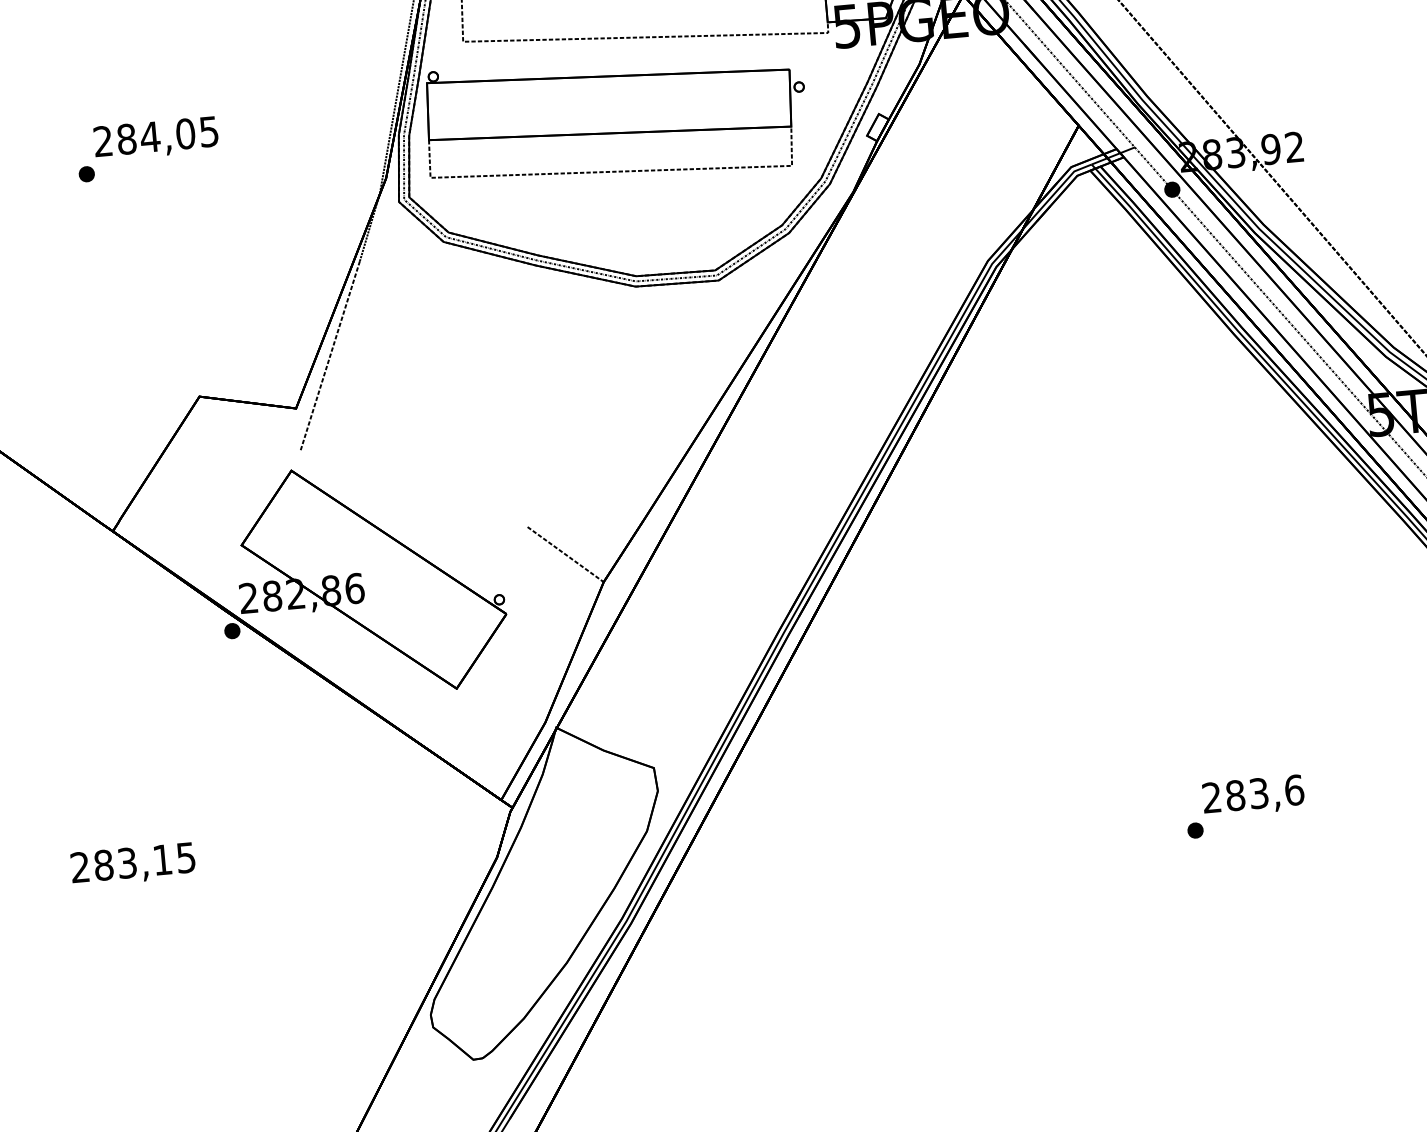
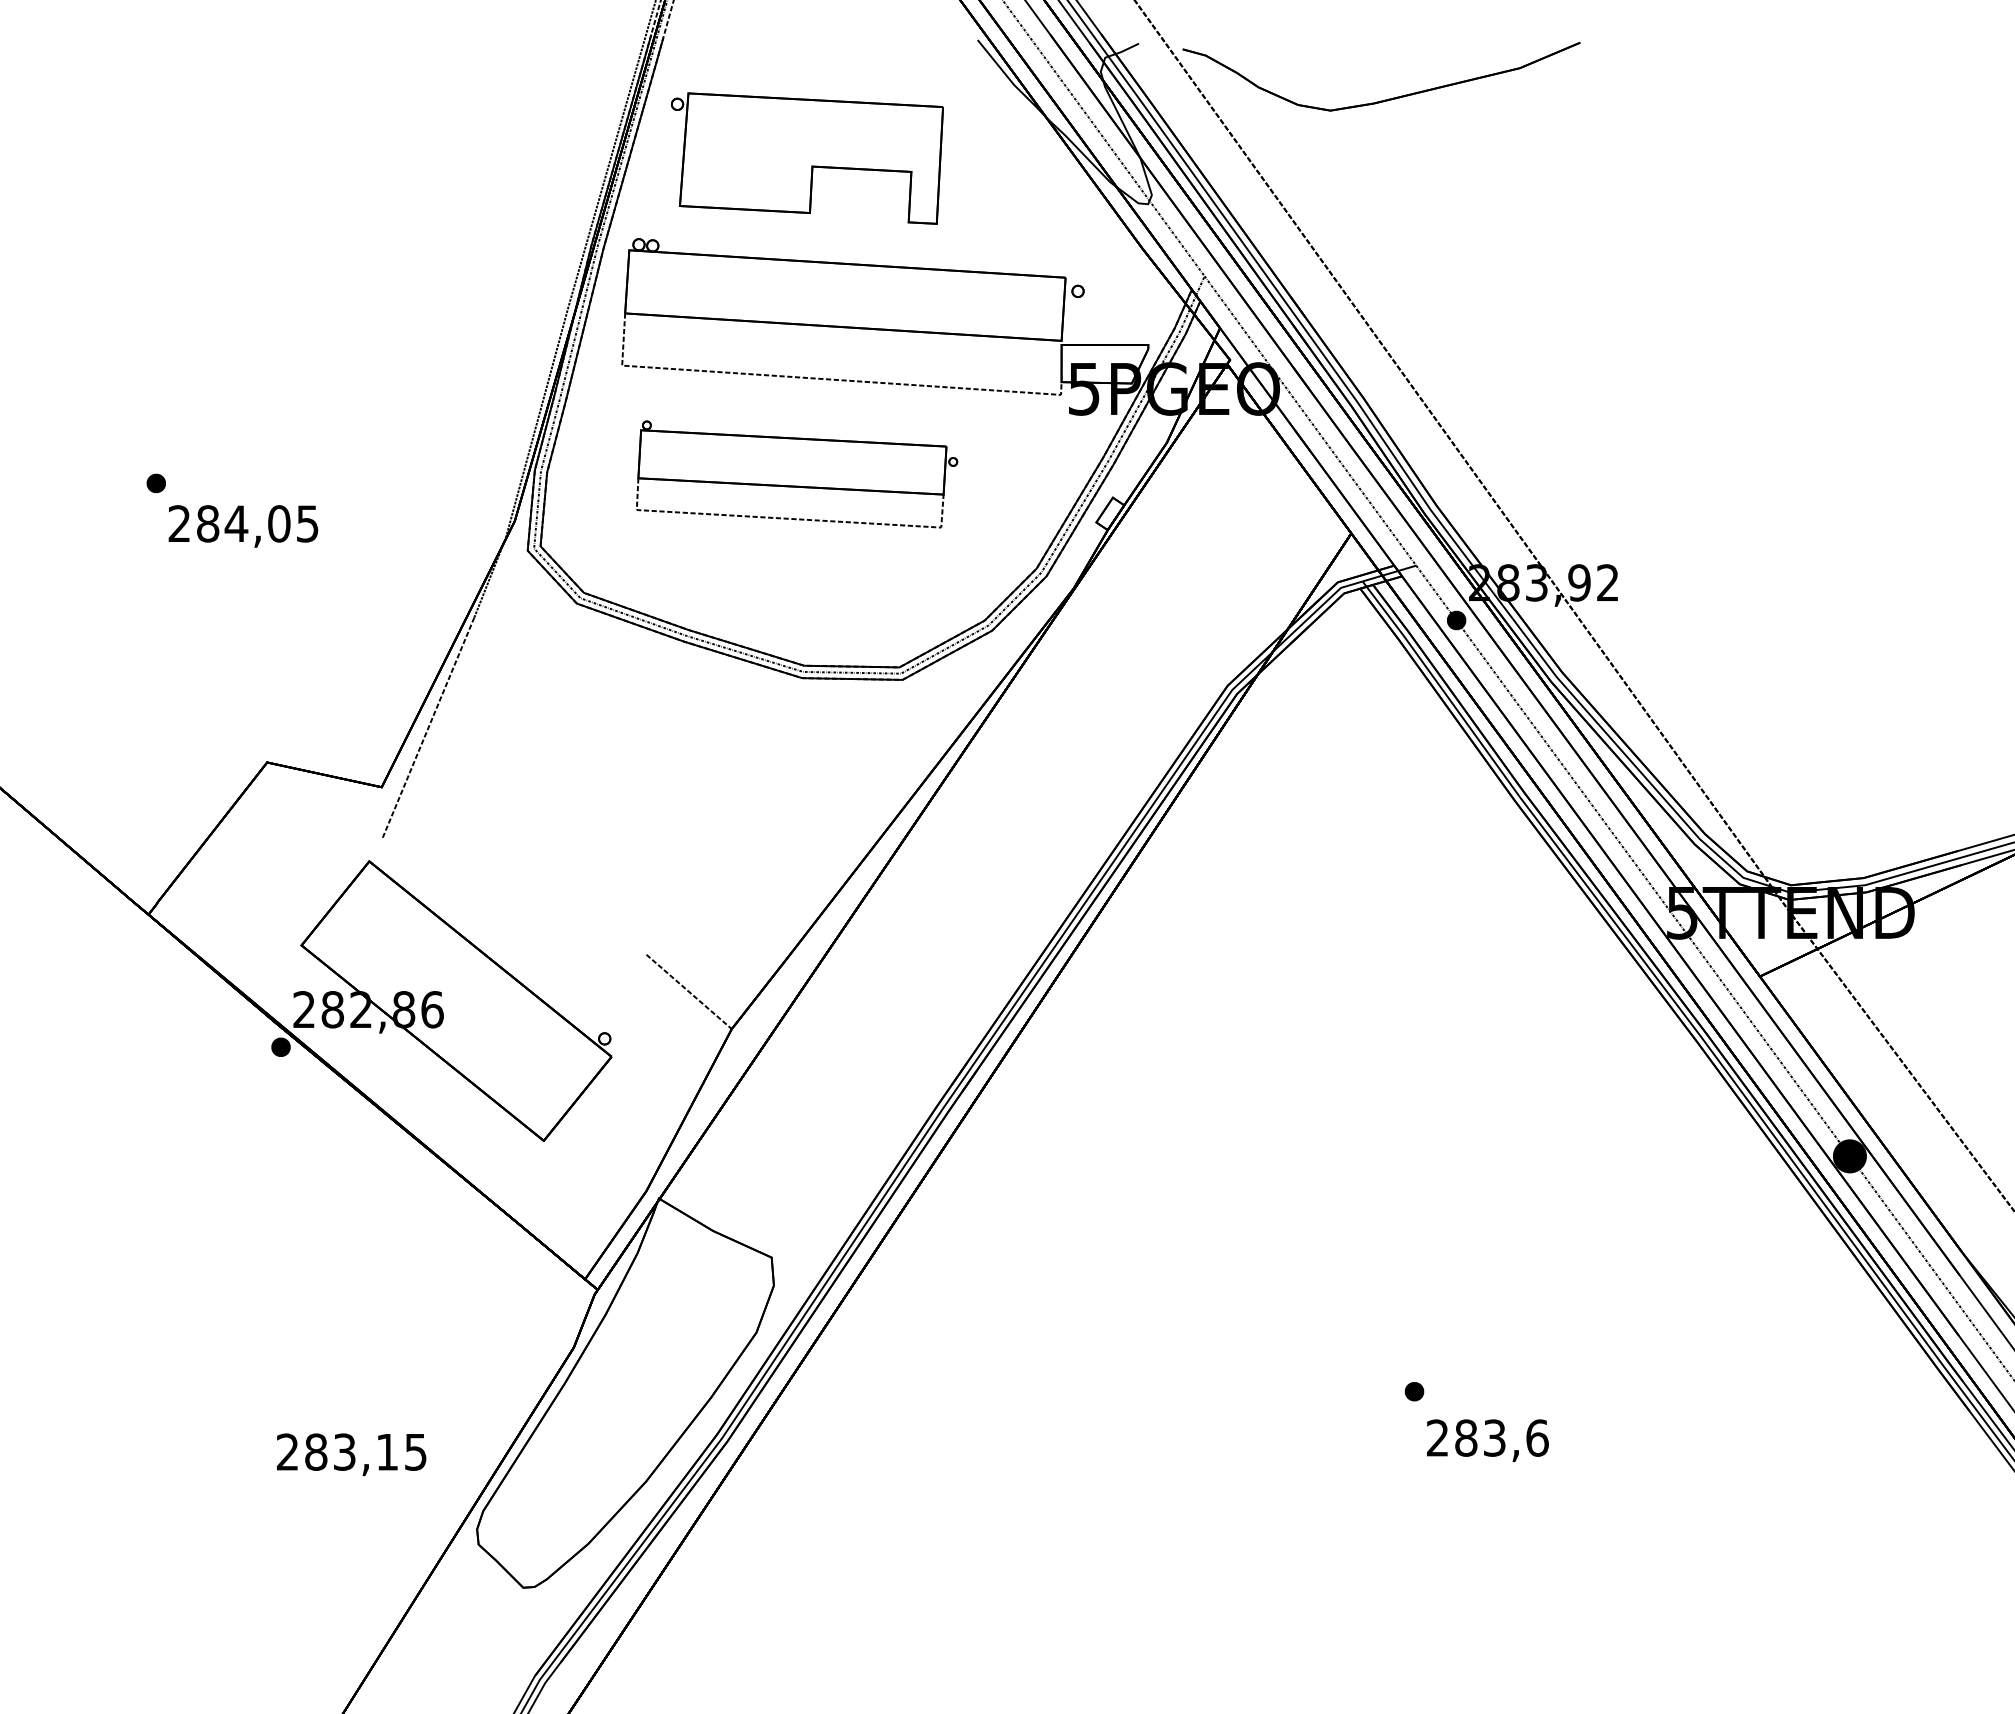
part: (615, 118) -> (796, 474), size x0.7
text: (156, 138) -> (243, 526), moved
text: (1253, 795) -> (1487, 1440), moved
text: (133, 864) -> (351, 1454), moved

